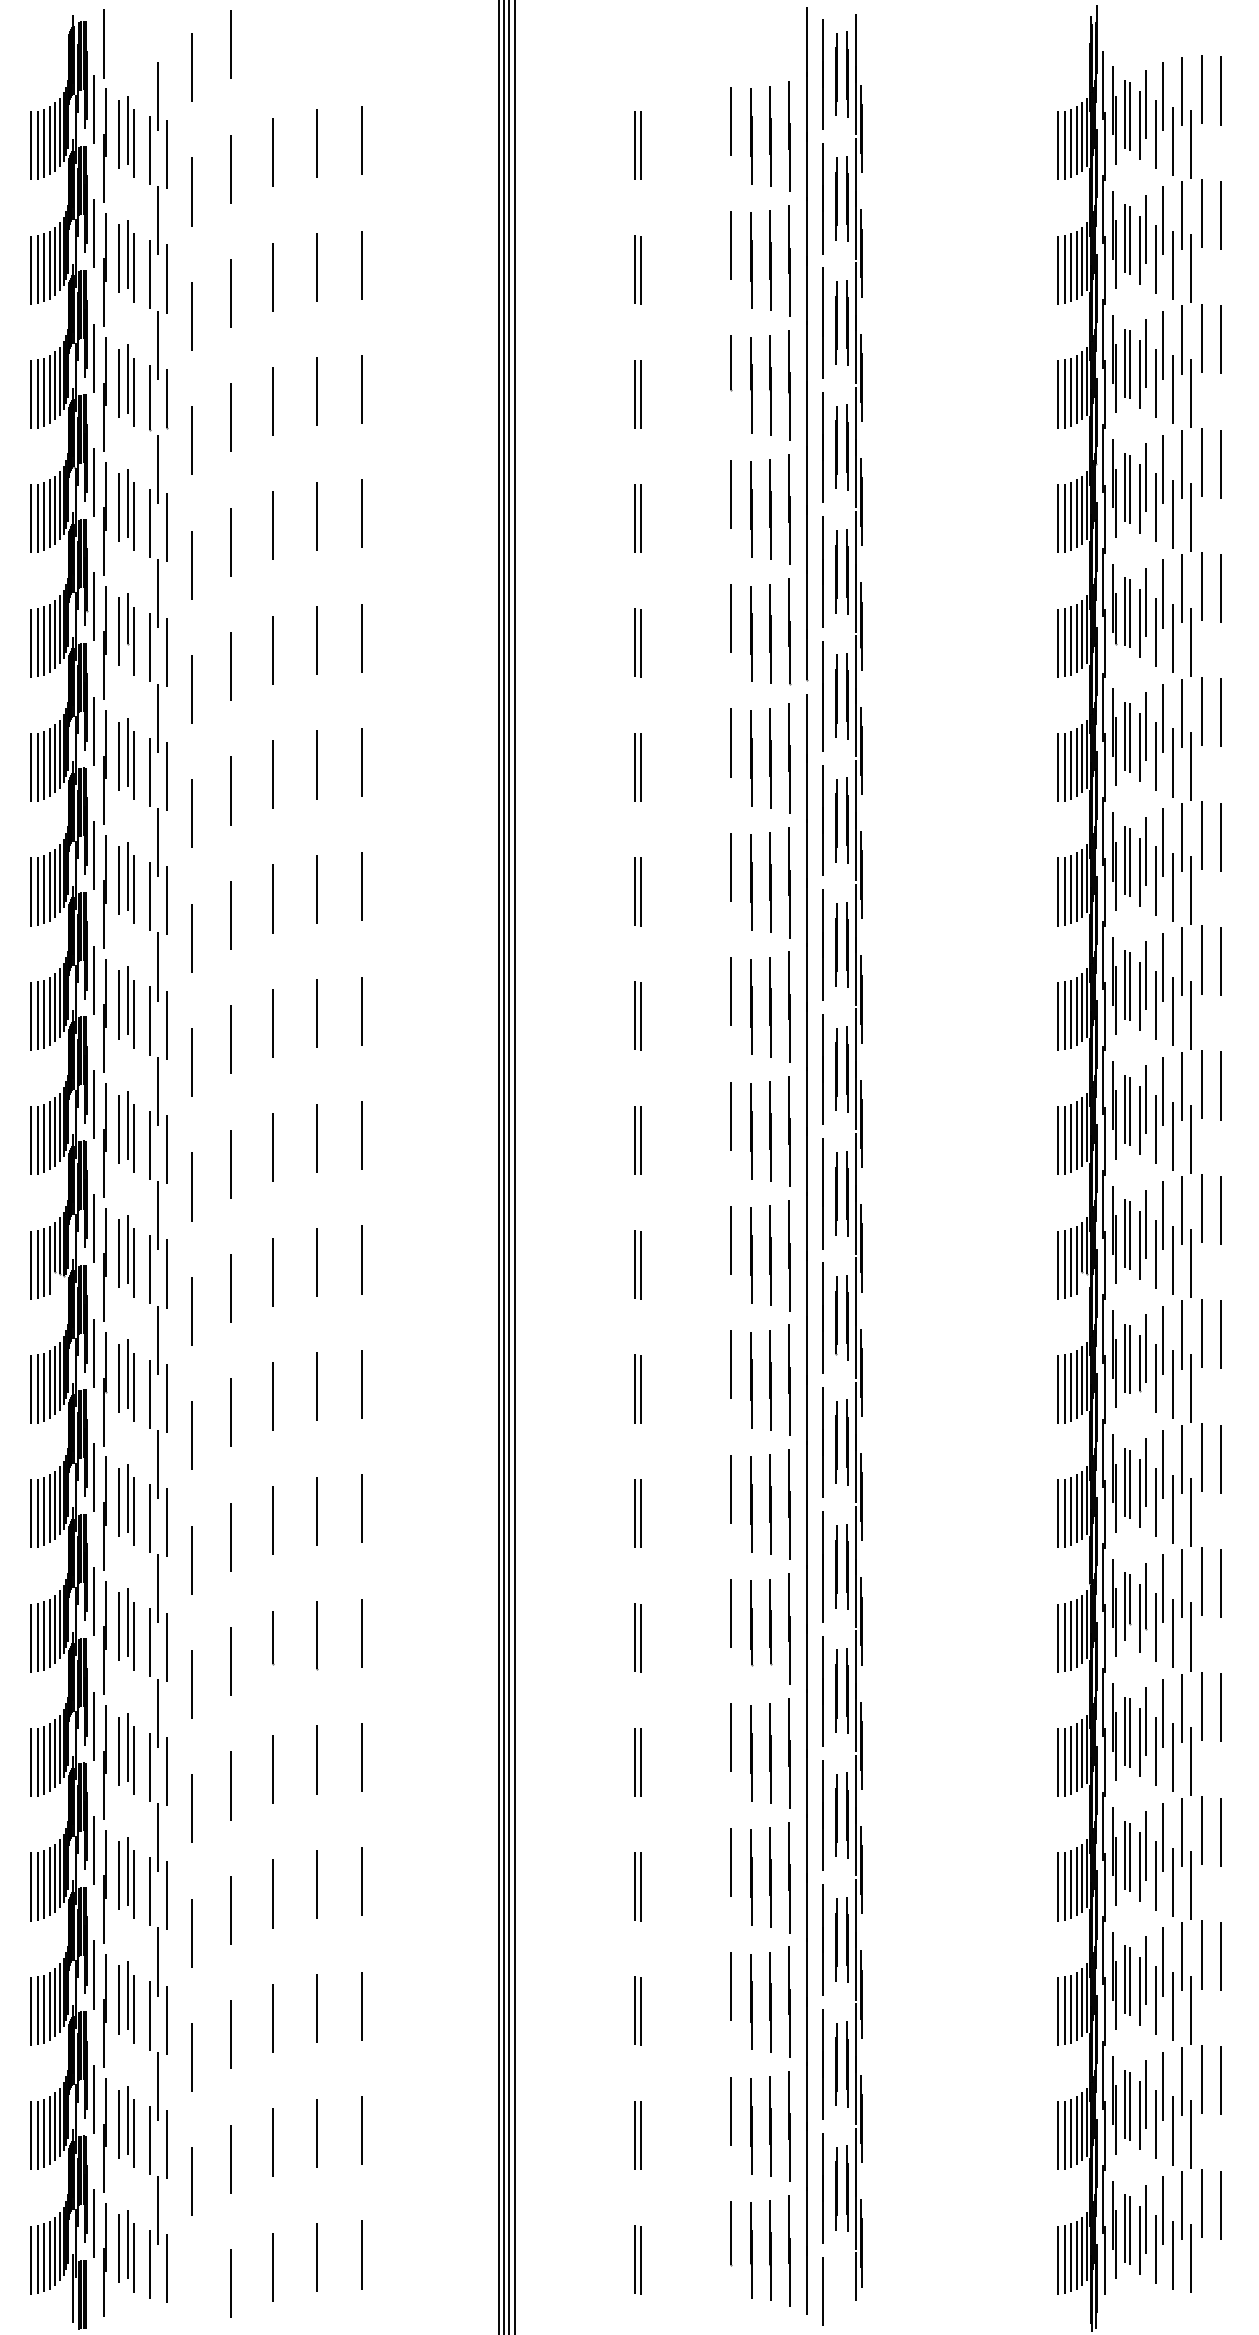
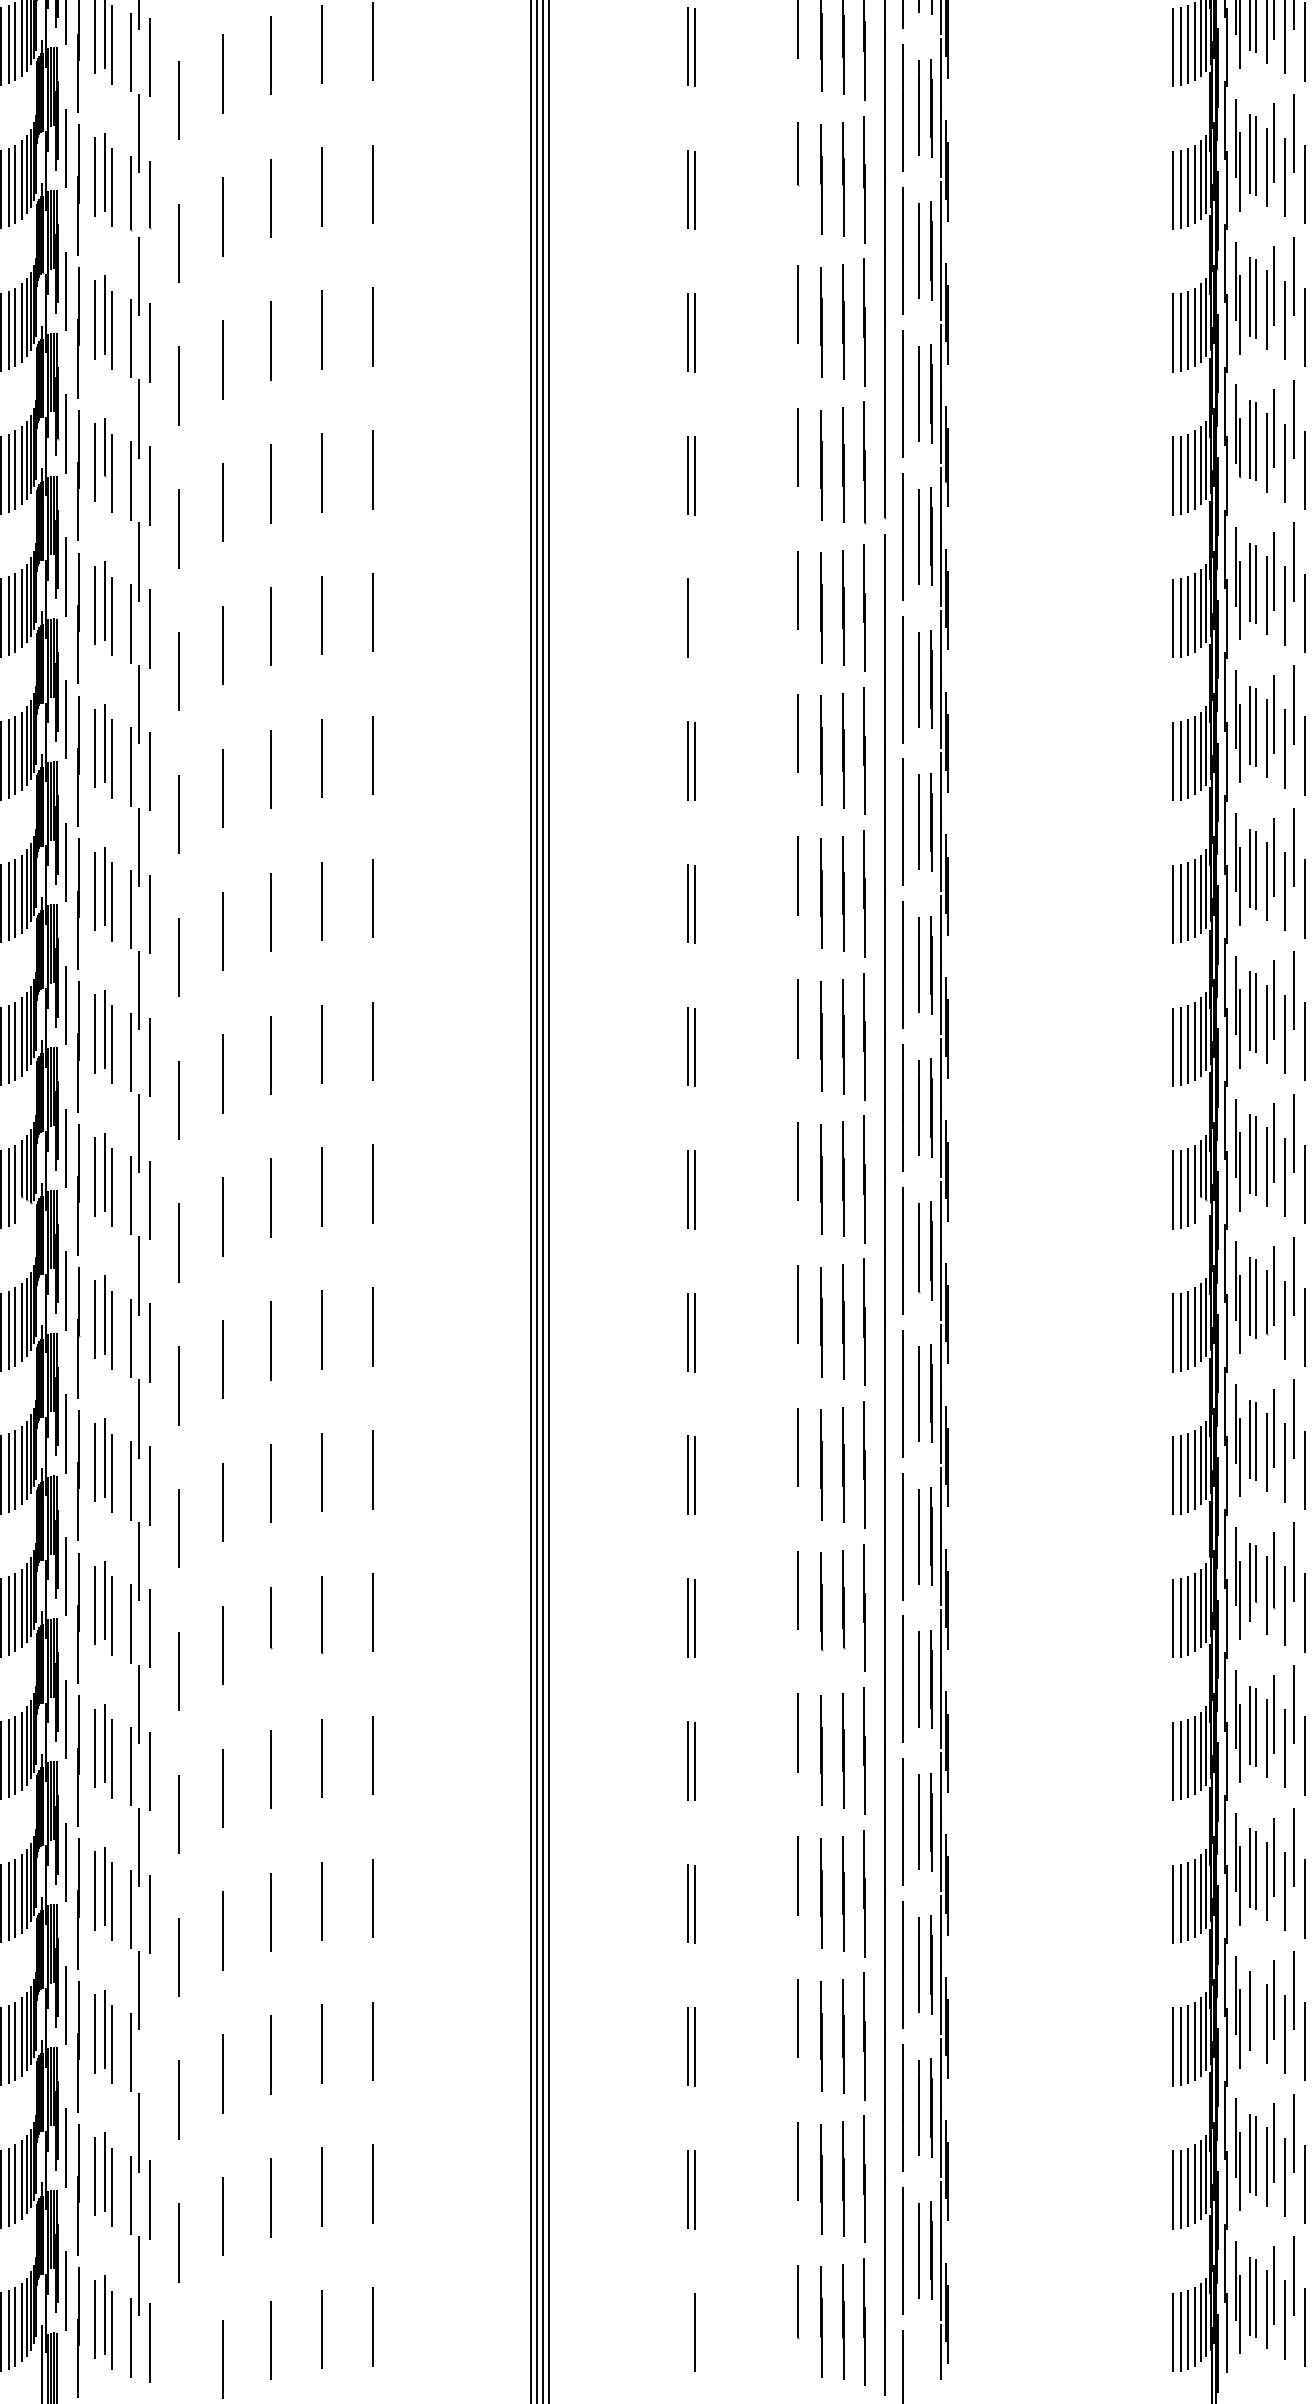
line: (641, 767) -> (694, 618), removed
line: (1129, 1981) -> (1255, 2012), removed
line: (167, 2019) -> (150, 2056), removed
line: (635, 2259) -> (687, 2332), removed

